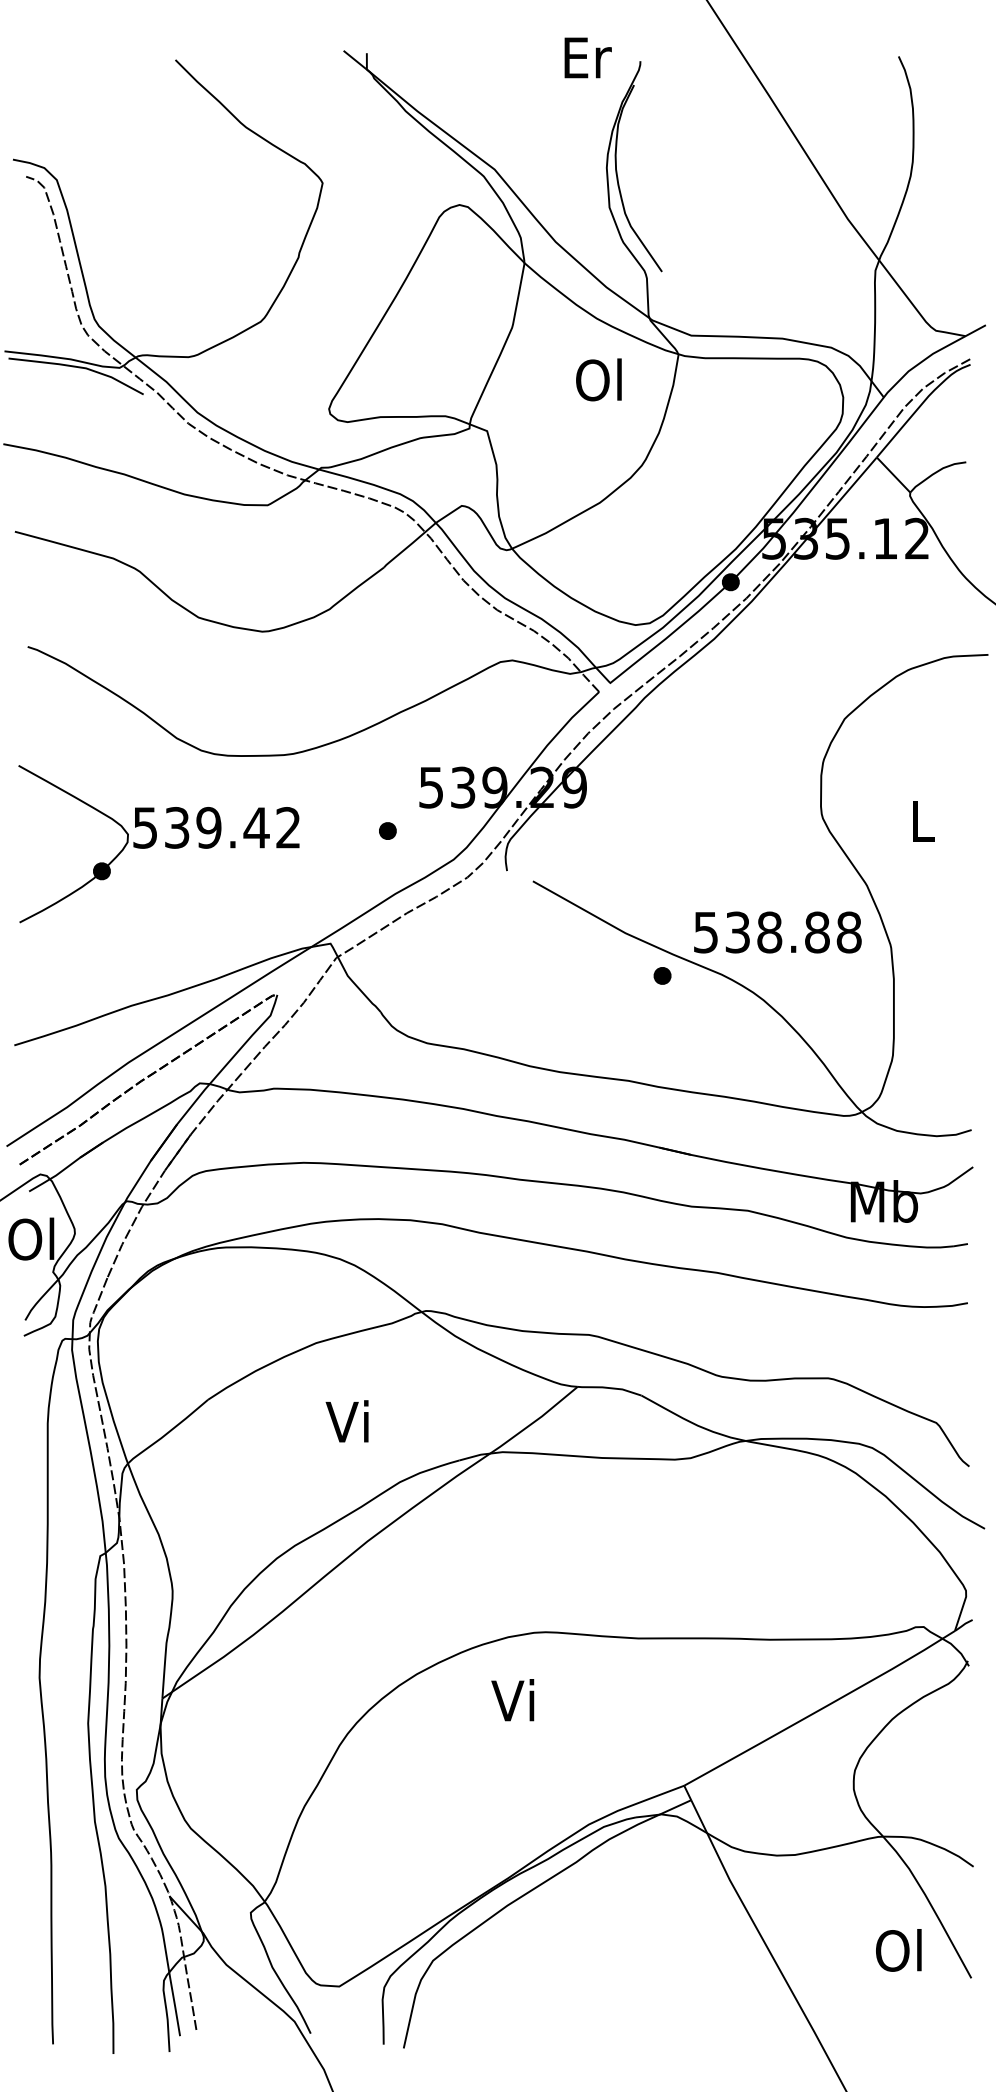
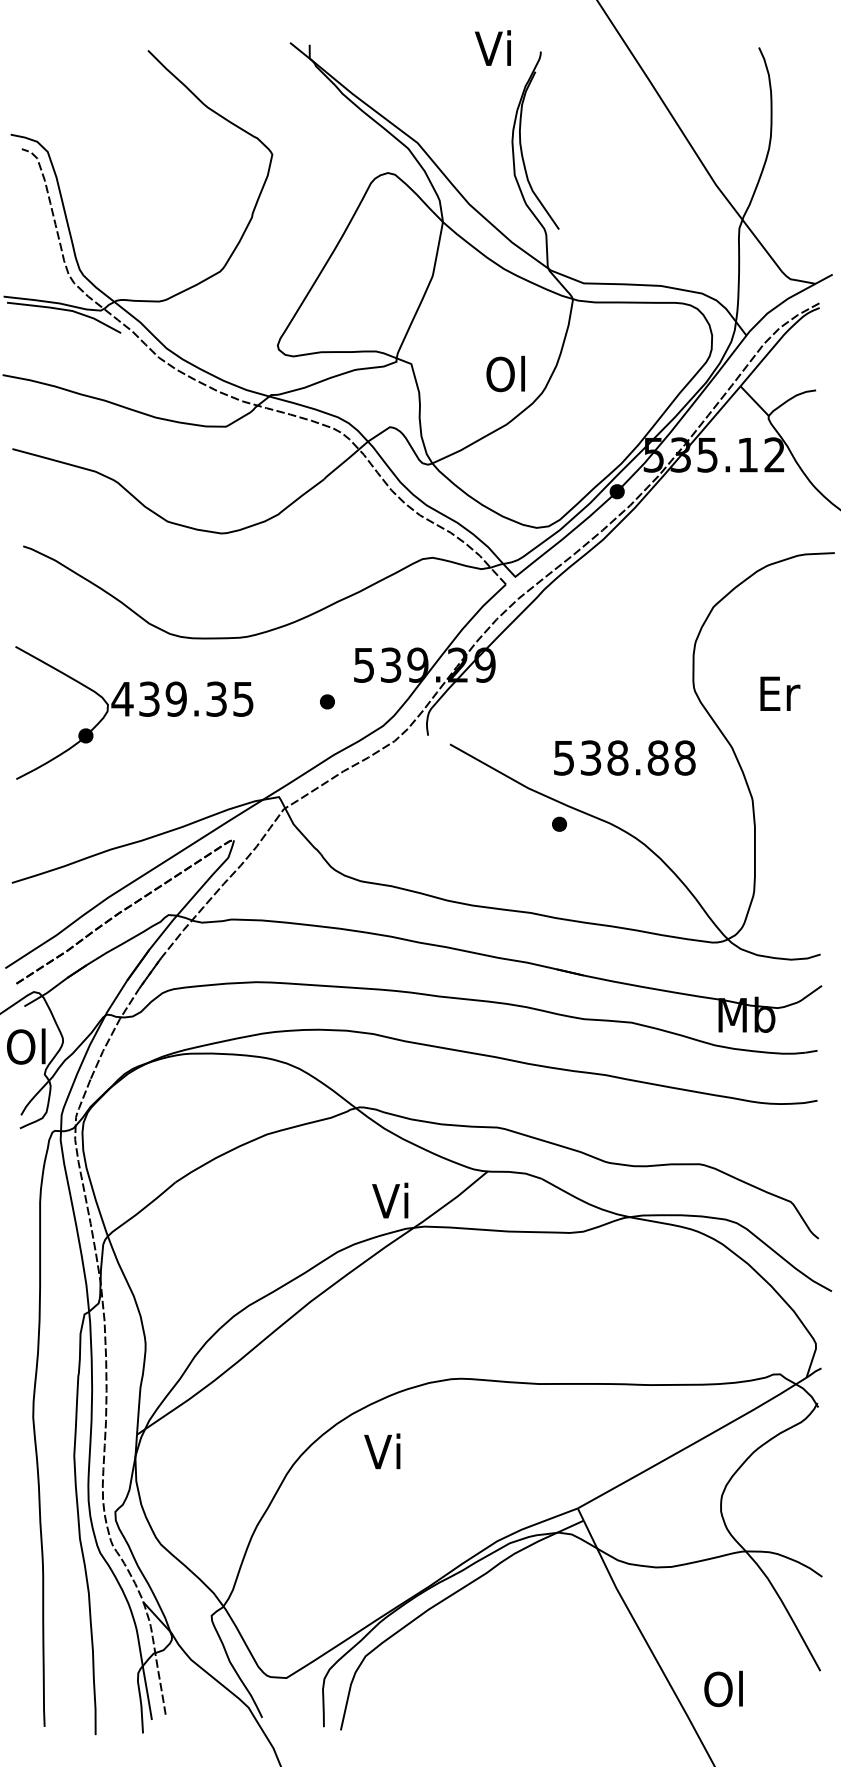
text: (586, 57) -> (495, 48), Er -> Vi
text: (598, 379) -> (505, 373), moved
text: (923, 821) -> (779, 693), L -> Er
text: (216, 827) -> (182, 698), 539.42 -> 439.35
text: (777, 932) -> (624, 758), moved
text: (346, 1421) -> (389, 1200), moved
text: (512, 1700) -> (382, 1451), moved
text: (898, 1950) -> (723, 1689), moved

